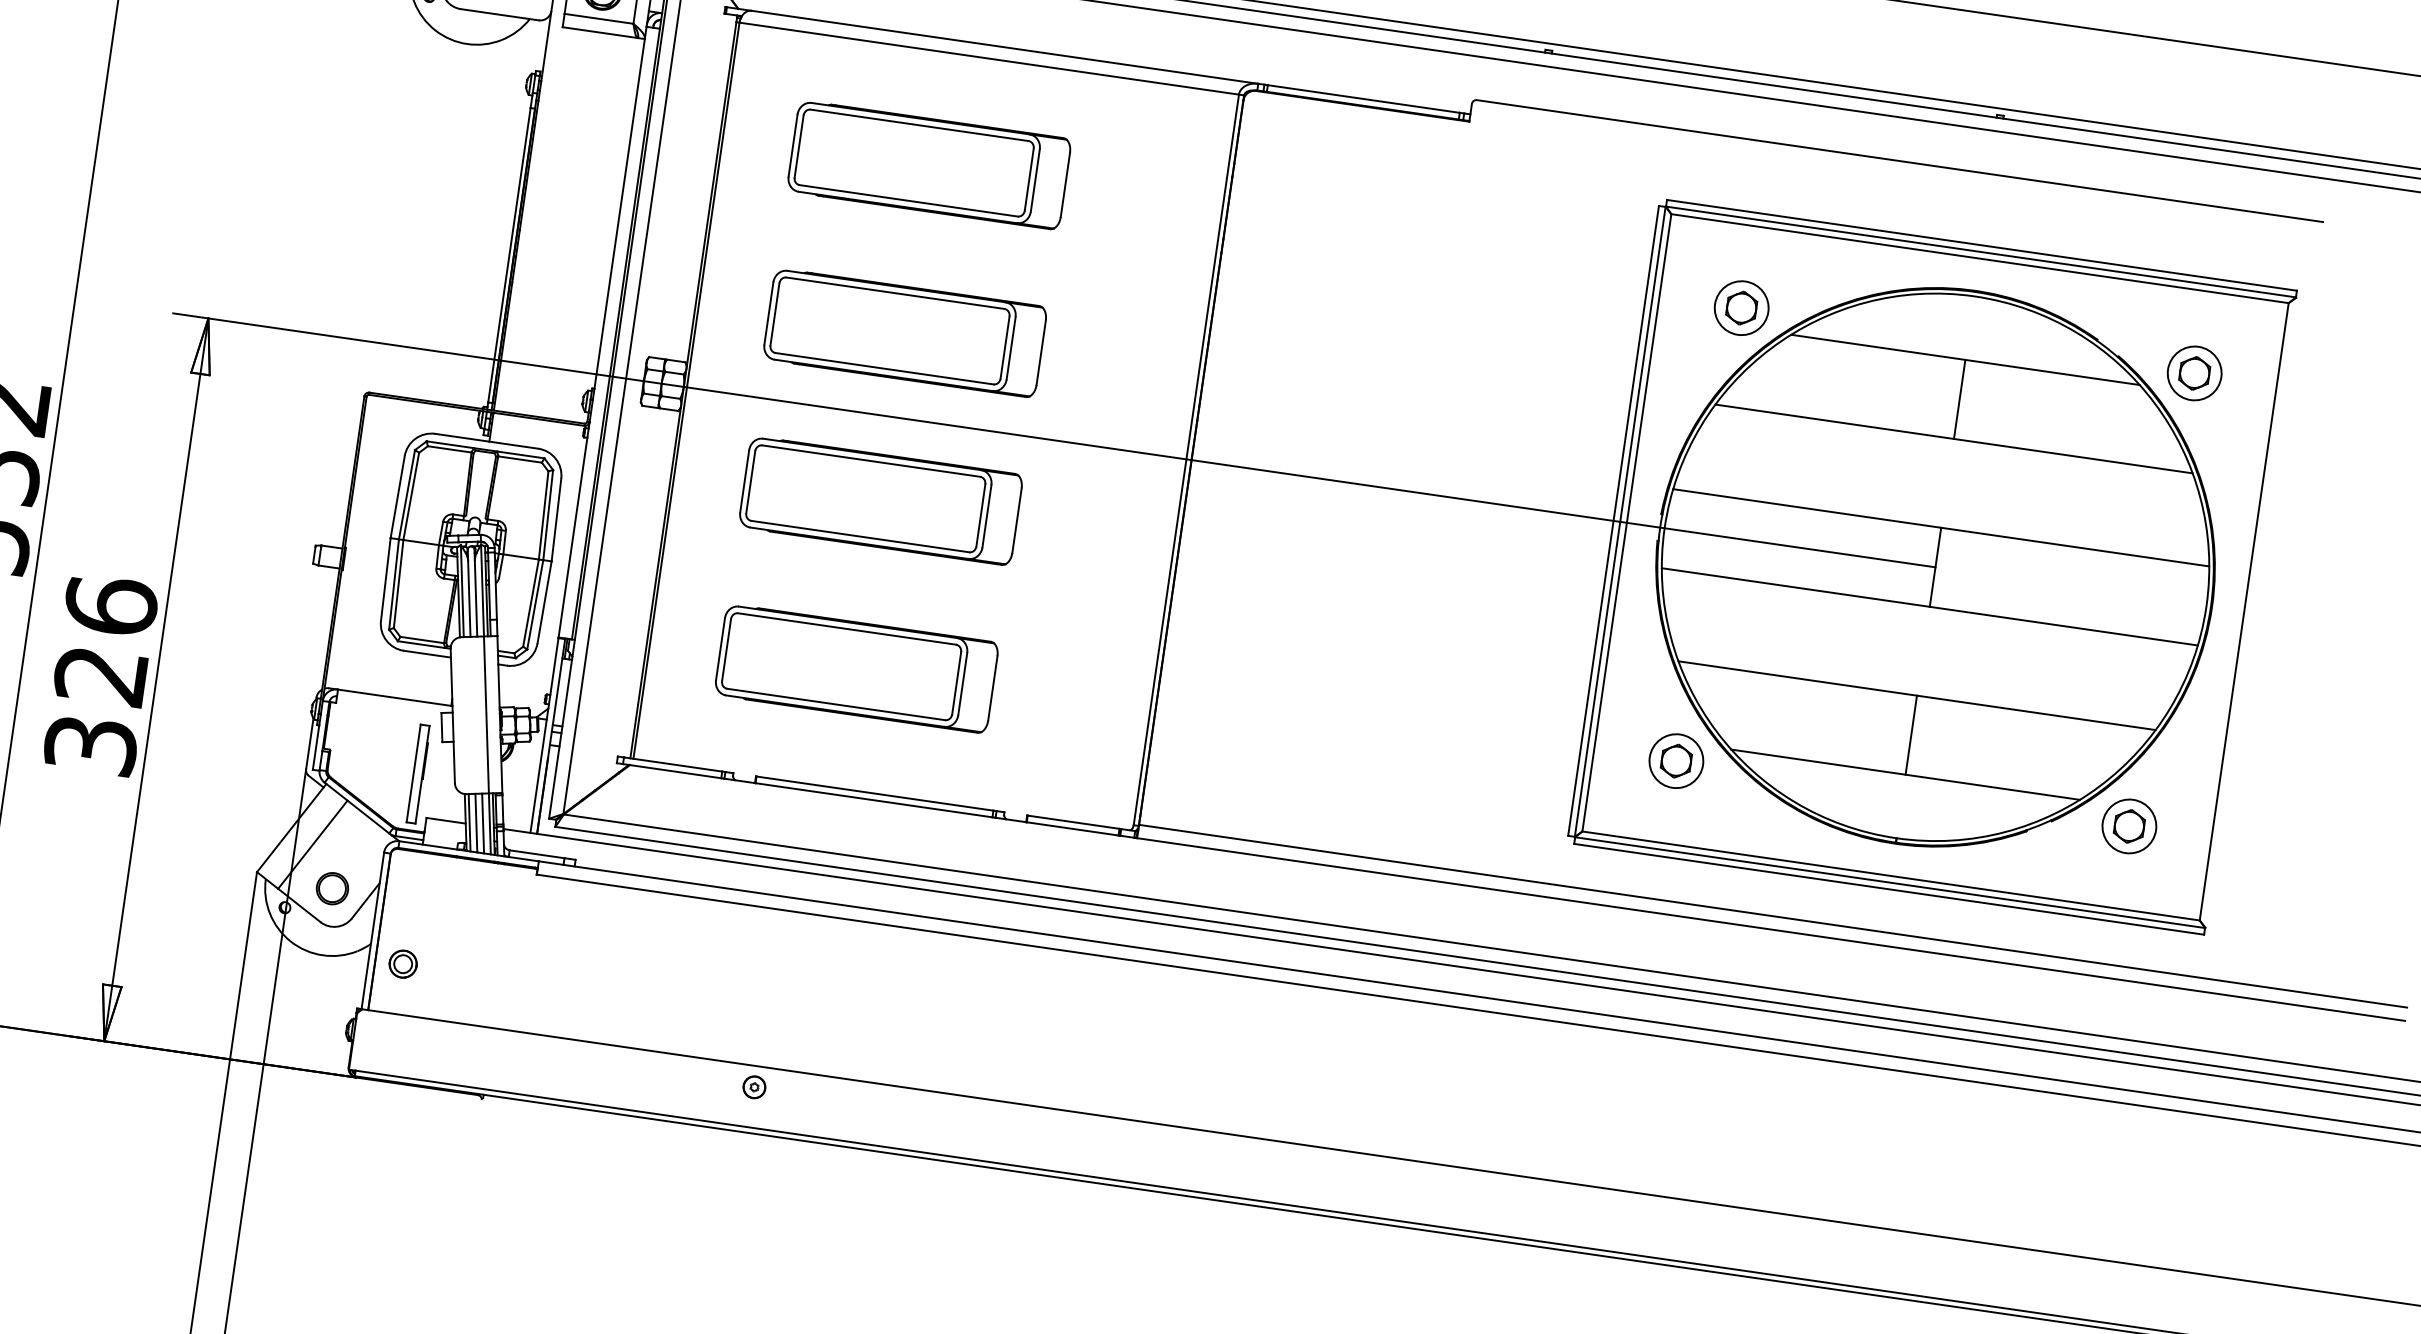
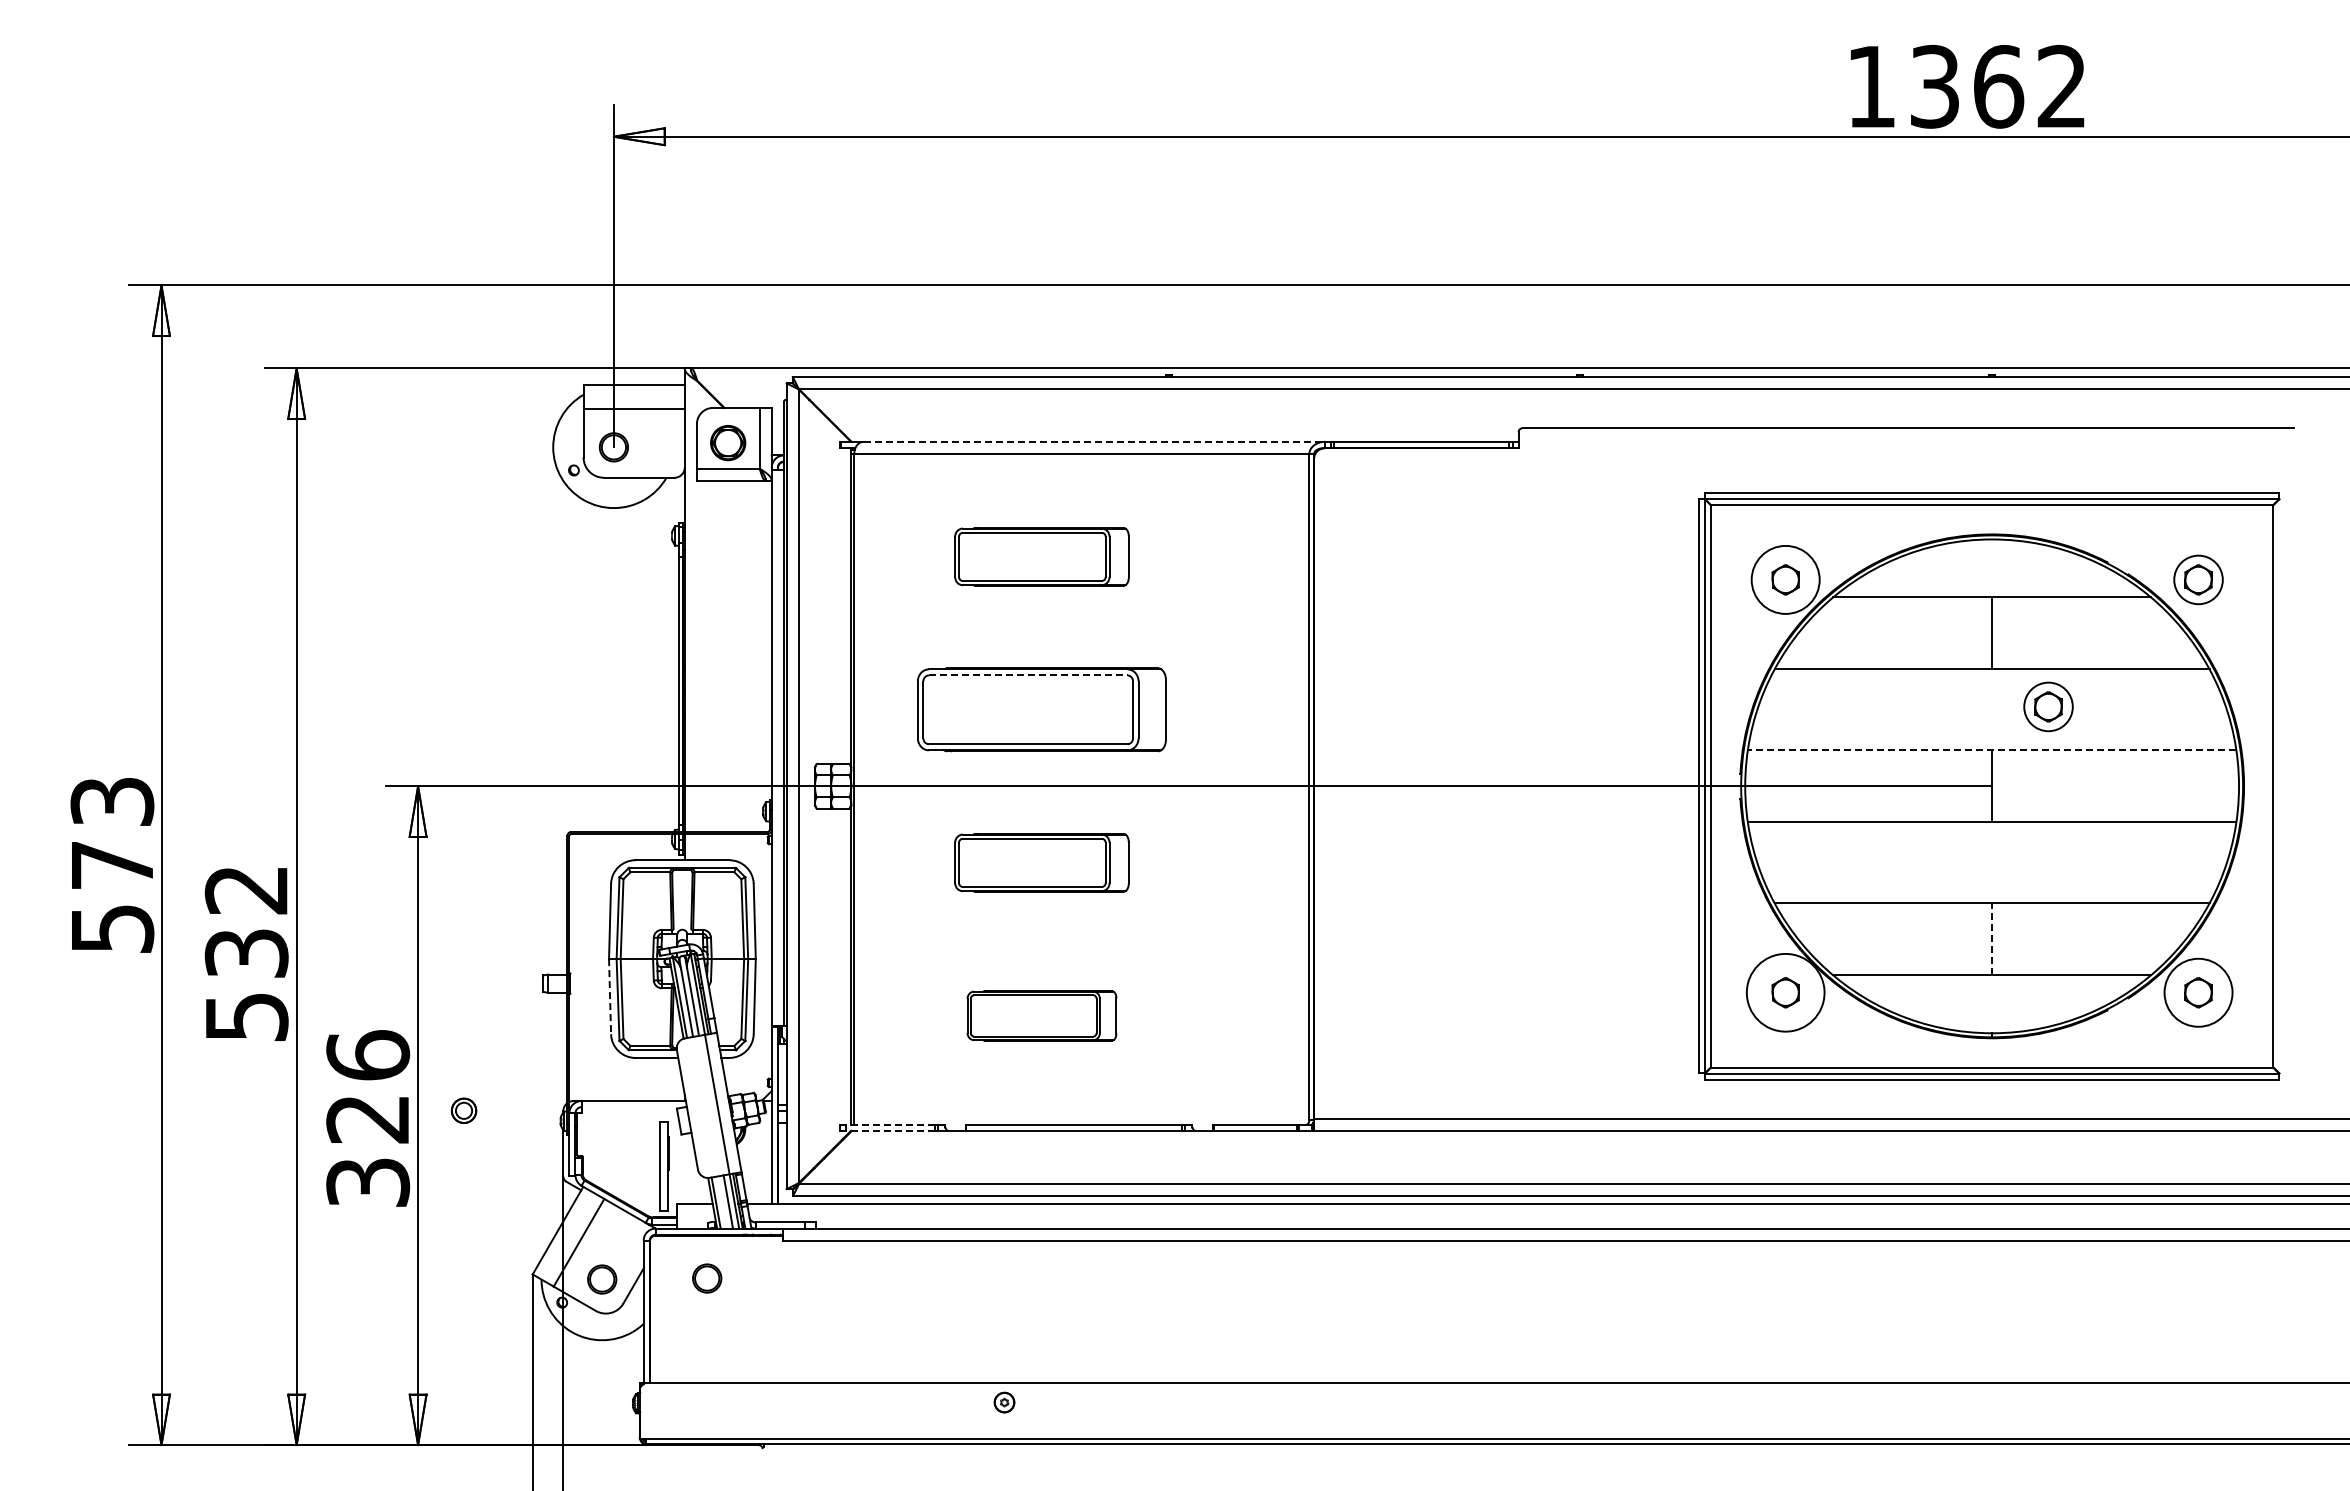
line: (1005, 46) -> (1094, 441), solid -> dashed
part: (928, 164) -> (1041, 556), size x0.7
line: (895, 293) -> (1028, 675), solid -> dashed
circle: (1741, 307) -> (1785, 579), size x1.4
part: (2010, 488) -> (2048, 706), added
part: (880, 500) -> (1041, 862), size x0.7
line: (1940, 527) -> (1991, 750), solid -> dashed
line: (386, 579) -> (610, 996), solid -> dashed
part: (856, 668) -> (1041, 1015), size x0.6
line: (1911, 734) -> (1992, 938), solid -> dashed
circle: (1676, 760) -> (1785, 992), size x1.6
line: (673, 764) -> (890, 1124), solid -> dashed
line: (672, 770) -> (890, 1130), solid -> dashed
line: (475, 823) -> (721, 1202), removed
circle: (2129, 826) -> (2198, 992), size x1.4
part: (448, 904) -> (707, 1278), added
part: (402, 963) -> (463, 1110), moved

